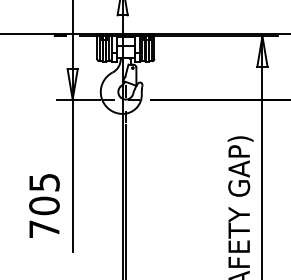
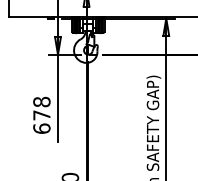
text: (43, 204) -> (41, 114), 705 -> 678

